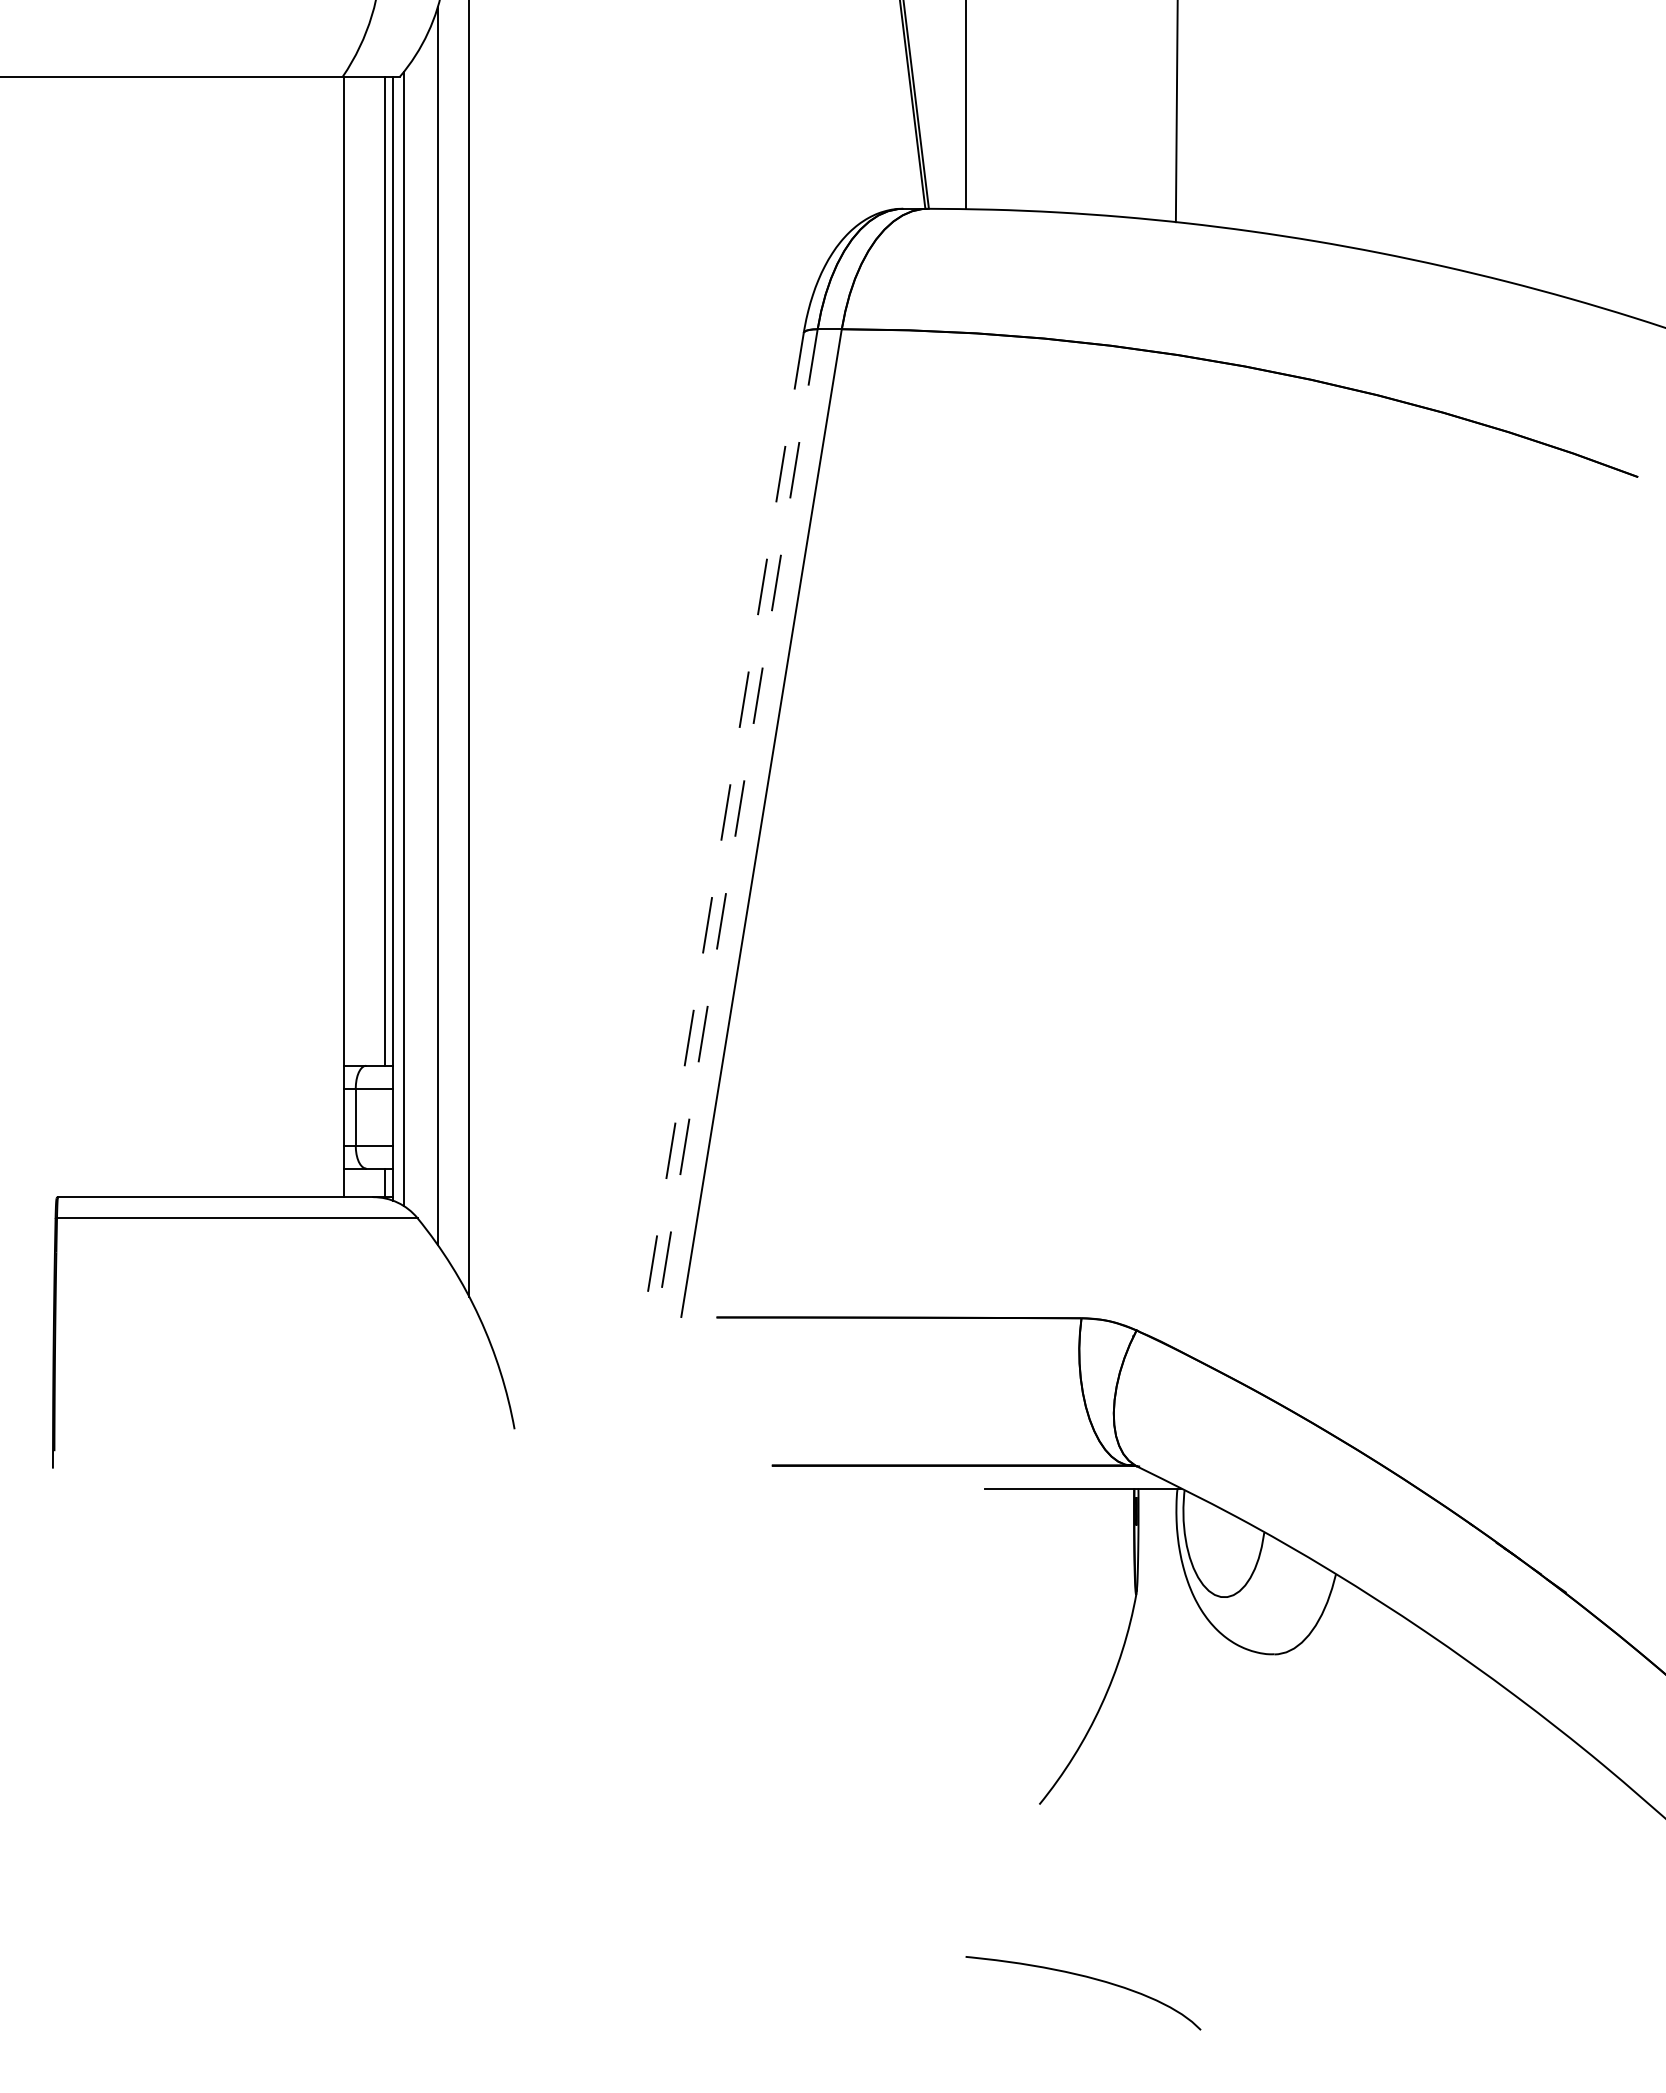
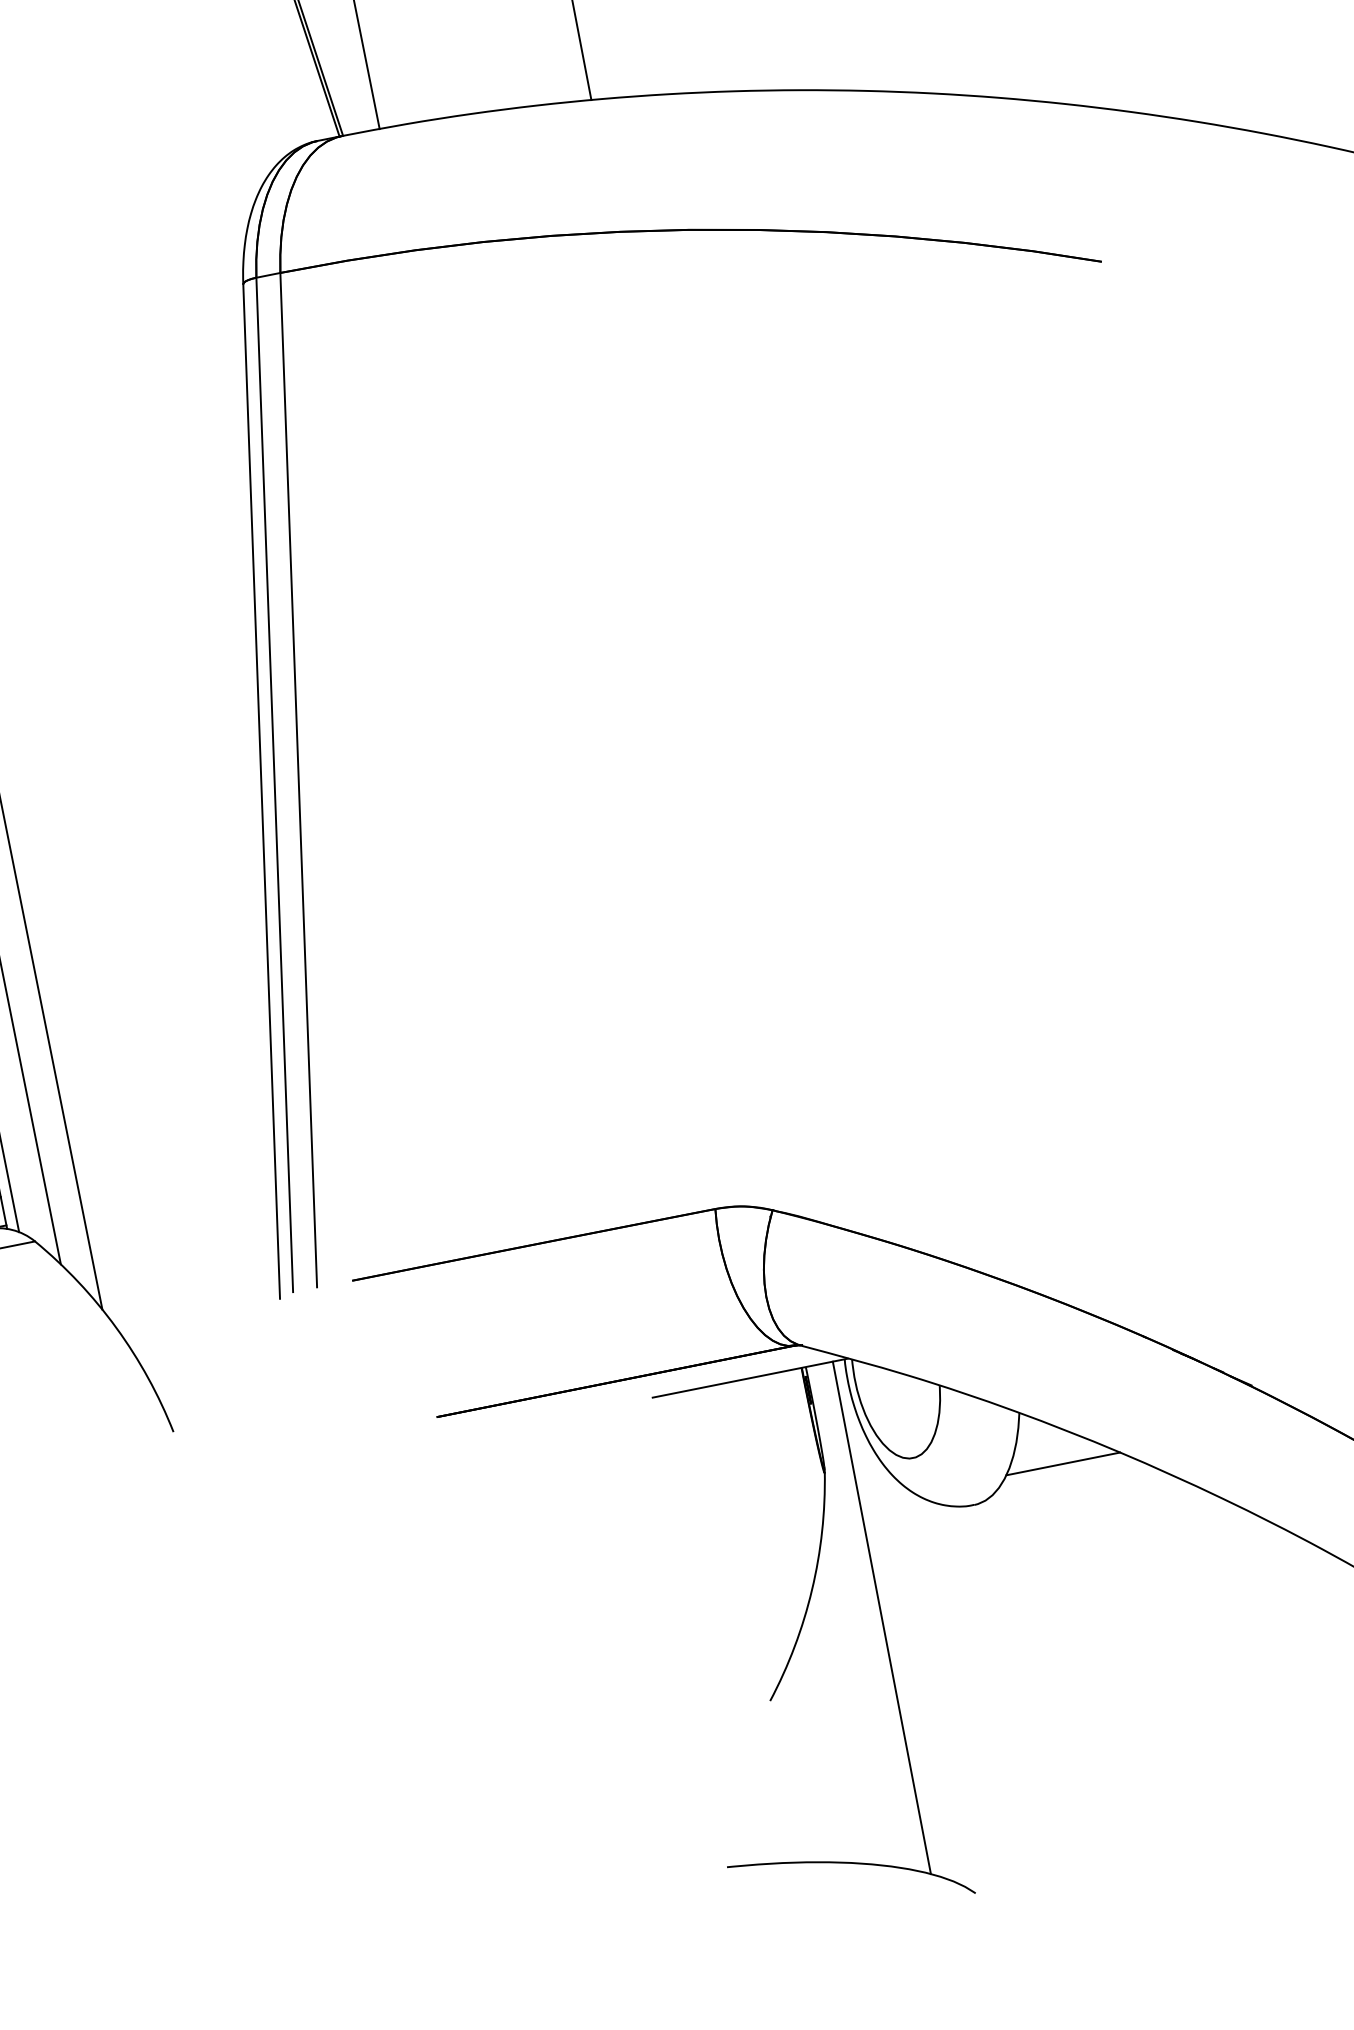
line: (737, 823) -> (274, 785), dashed -> solid
line: (723, 827) -> (261, 792), dashed -> solid
line: (1368, 1631) -> (1063, 1463), added
line: (1163, 1745) -> (881, 1617), added

